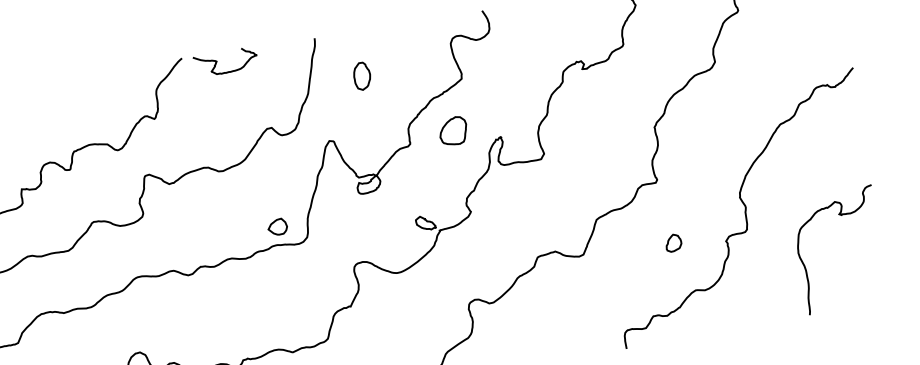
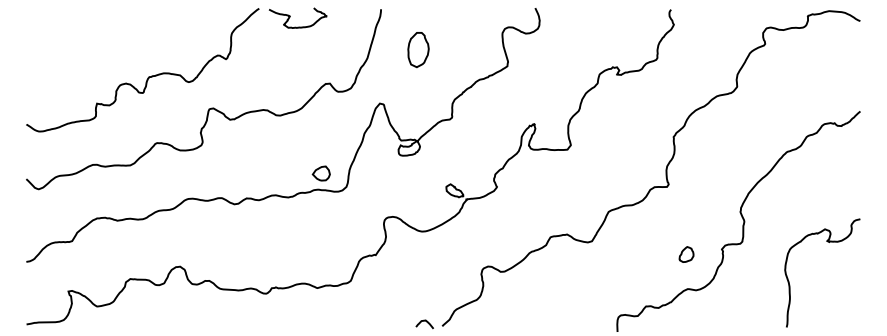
part: (362, 76) -> (418, 50), size x1.4
part: (453, 130) -> (492, 111), removed
part: (673, 243) -> (686, 254), moved

